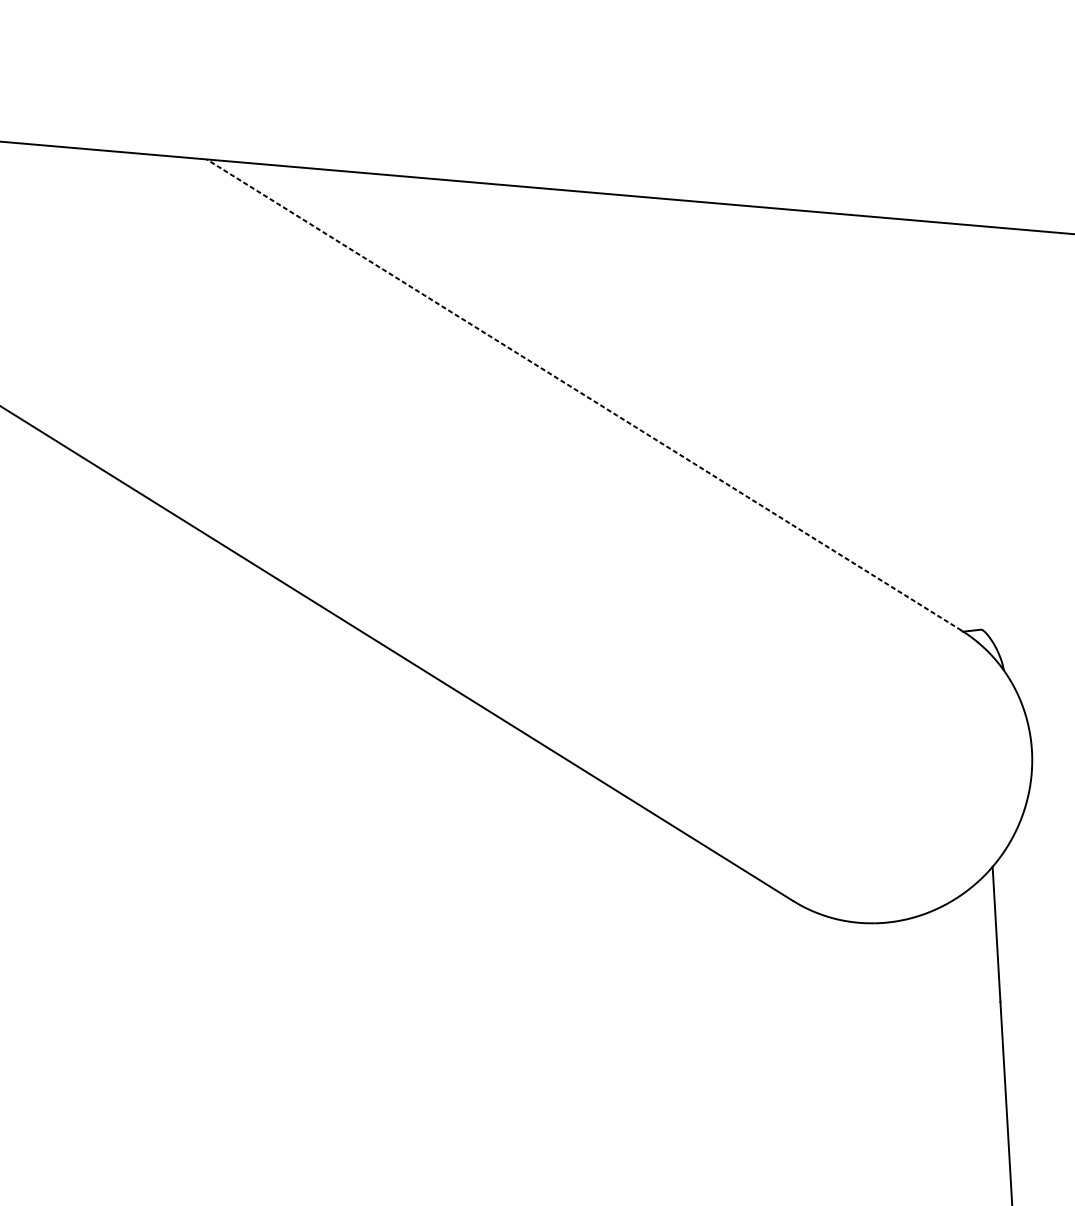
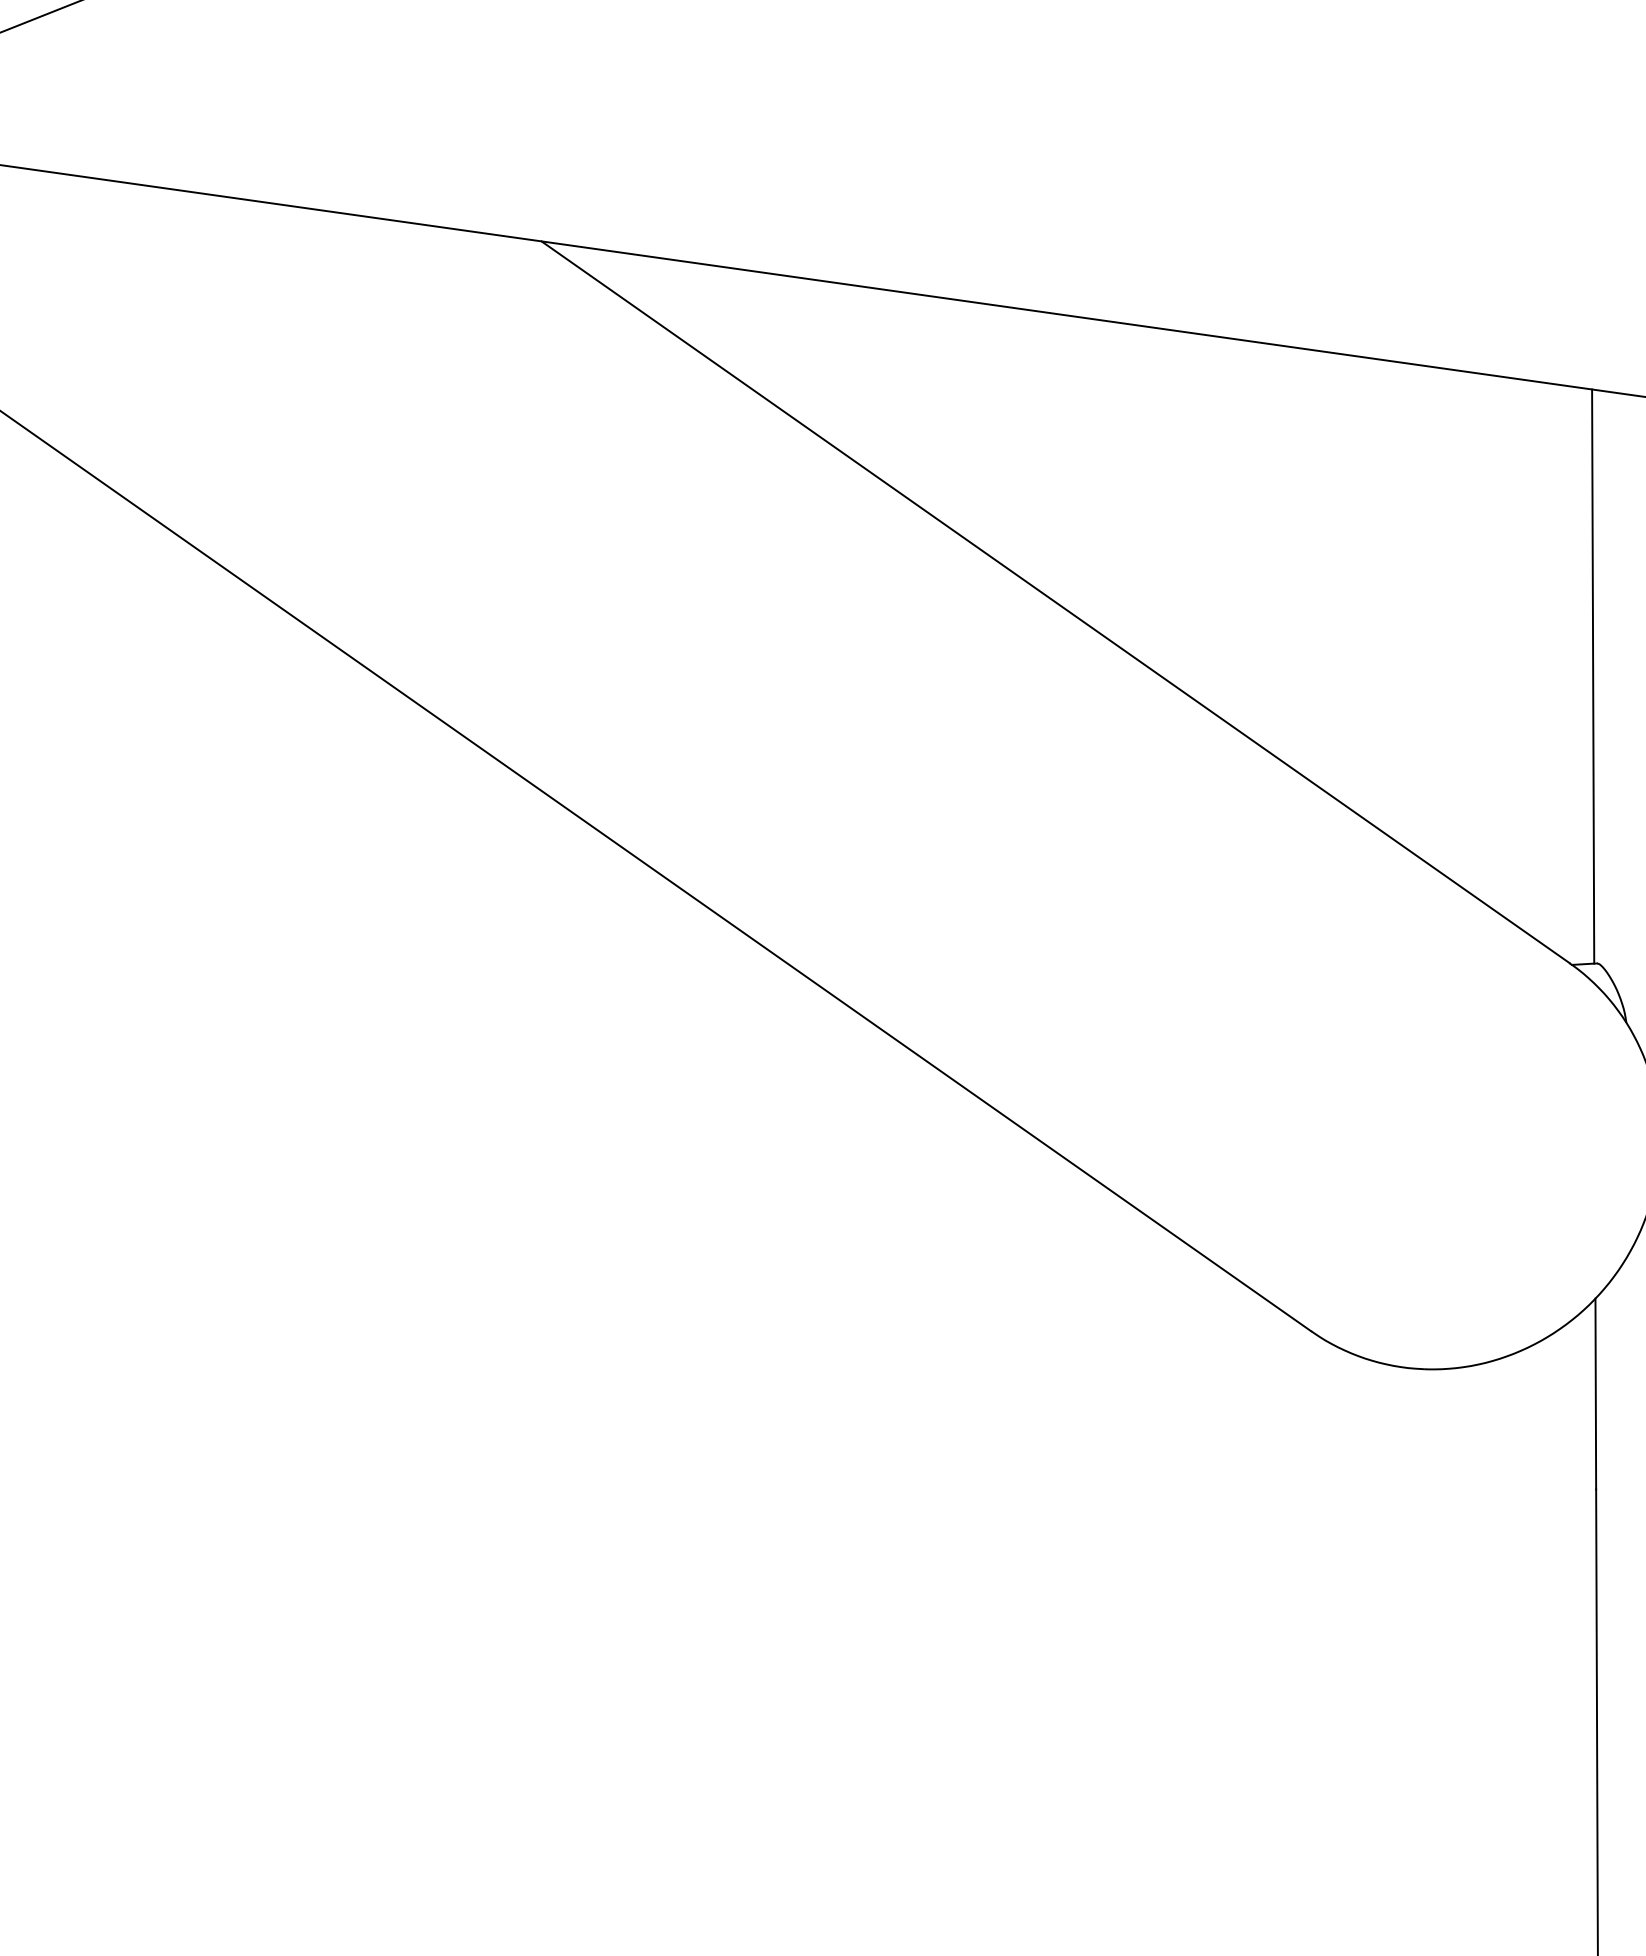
line: (584, 394) -> (1055, 601), dashed -> solid
line: (967, 426) -> (1593, 676), added

